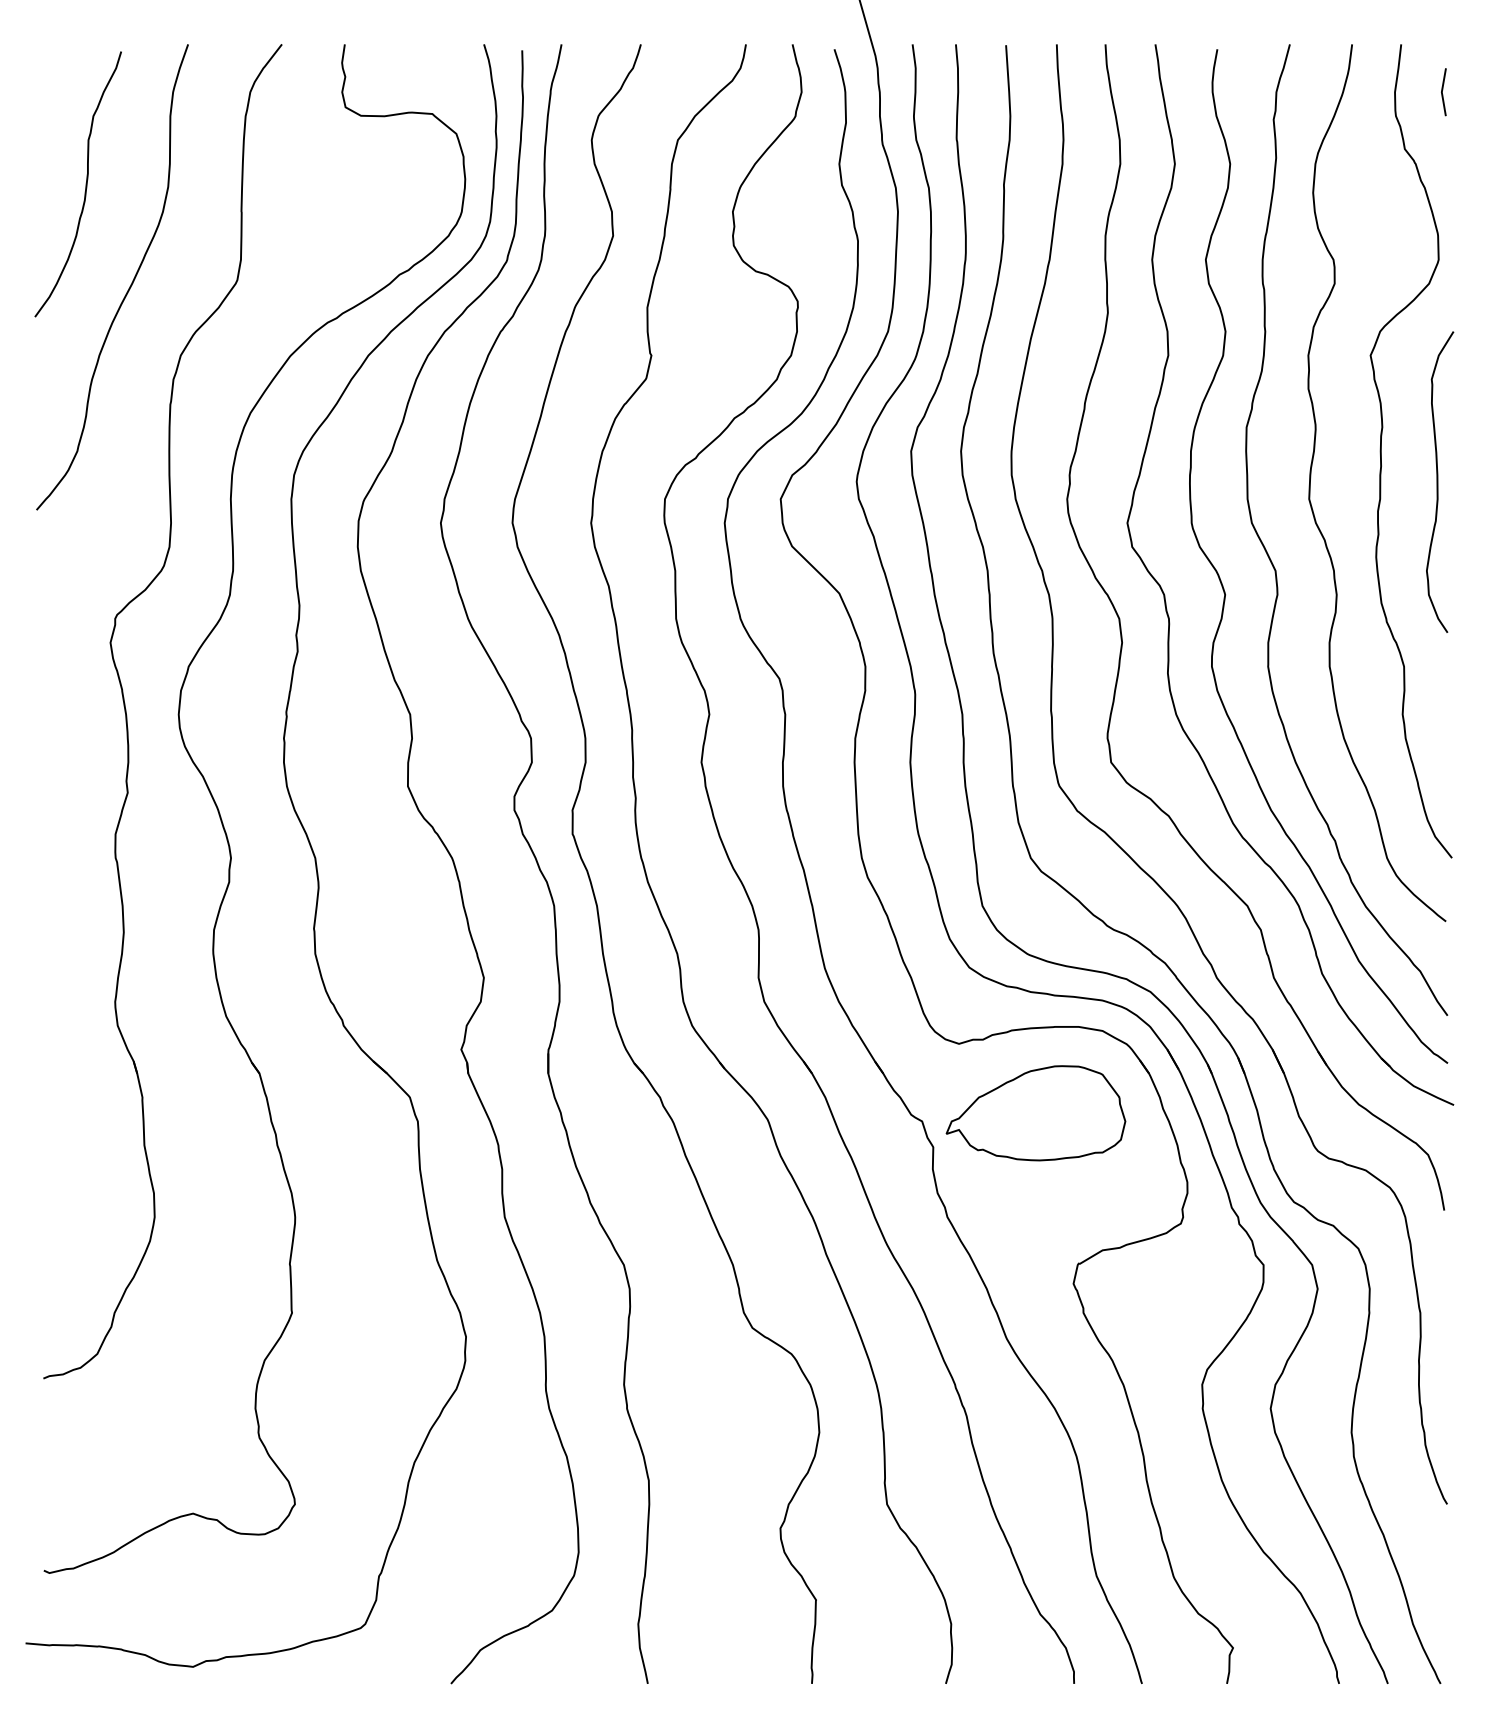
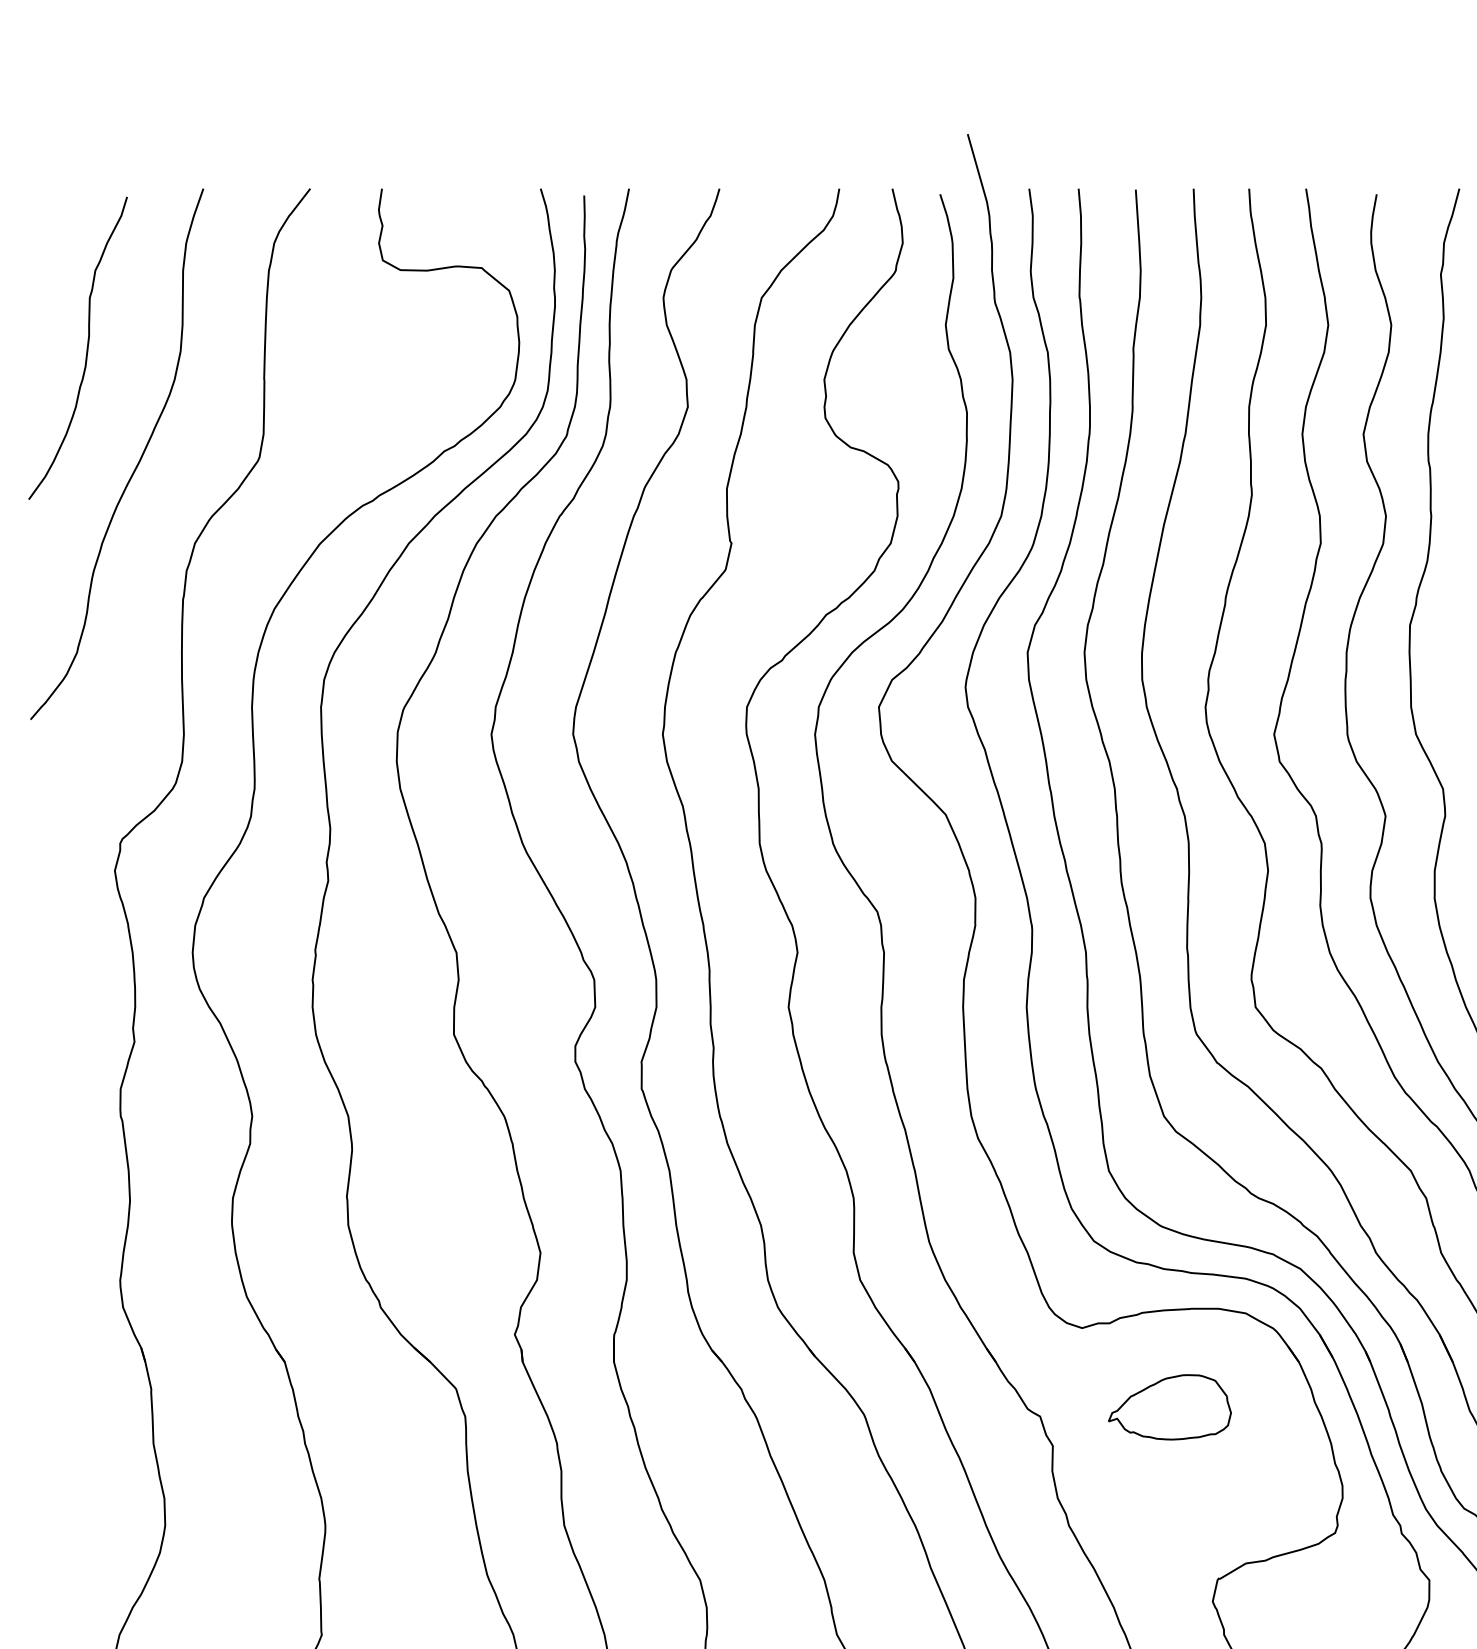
part: (1035, 1113) -> (1169, 1407), size x0.6

